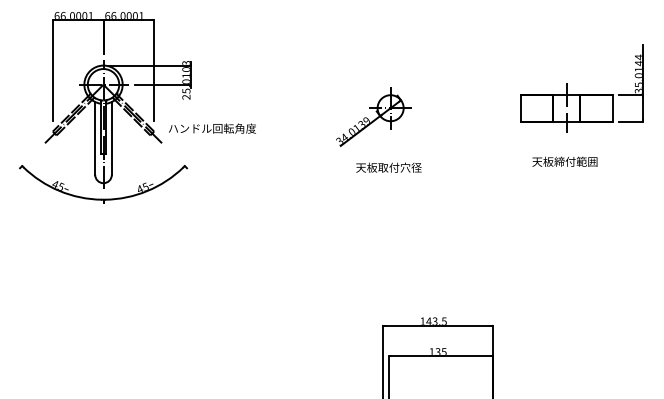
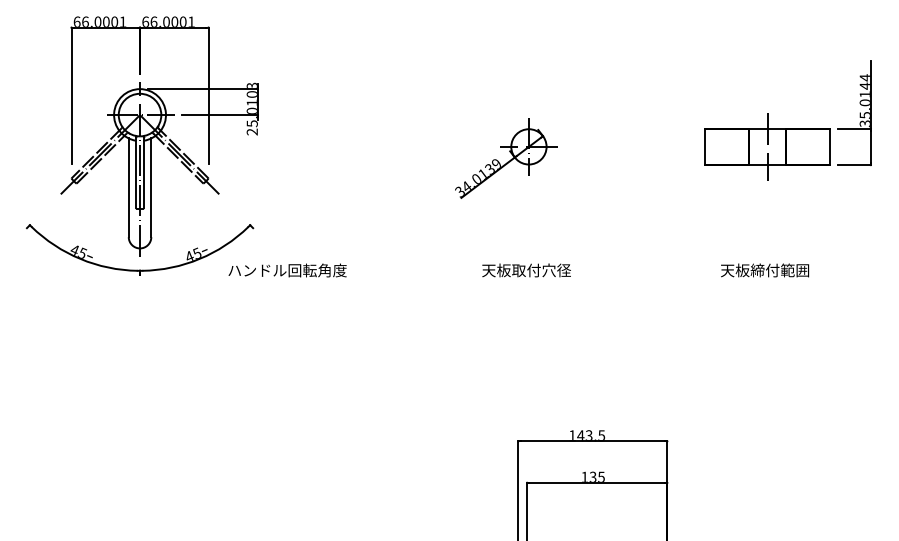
text: (212, 128) -> (287, 270), moved
text: (565, 161) -> (765, 270), moved
text: (388, 167) -> (526, 270), moved

